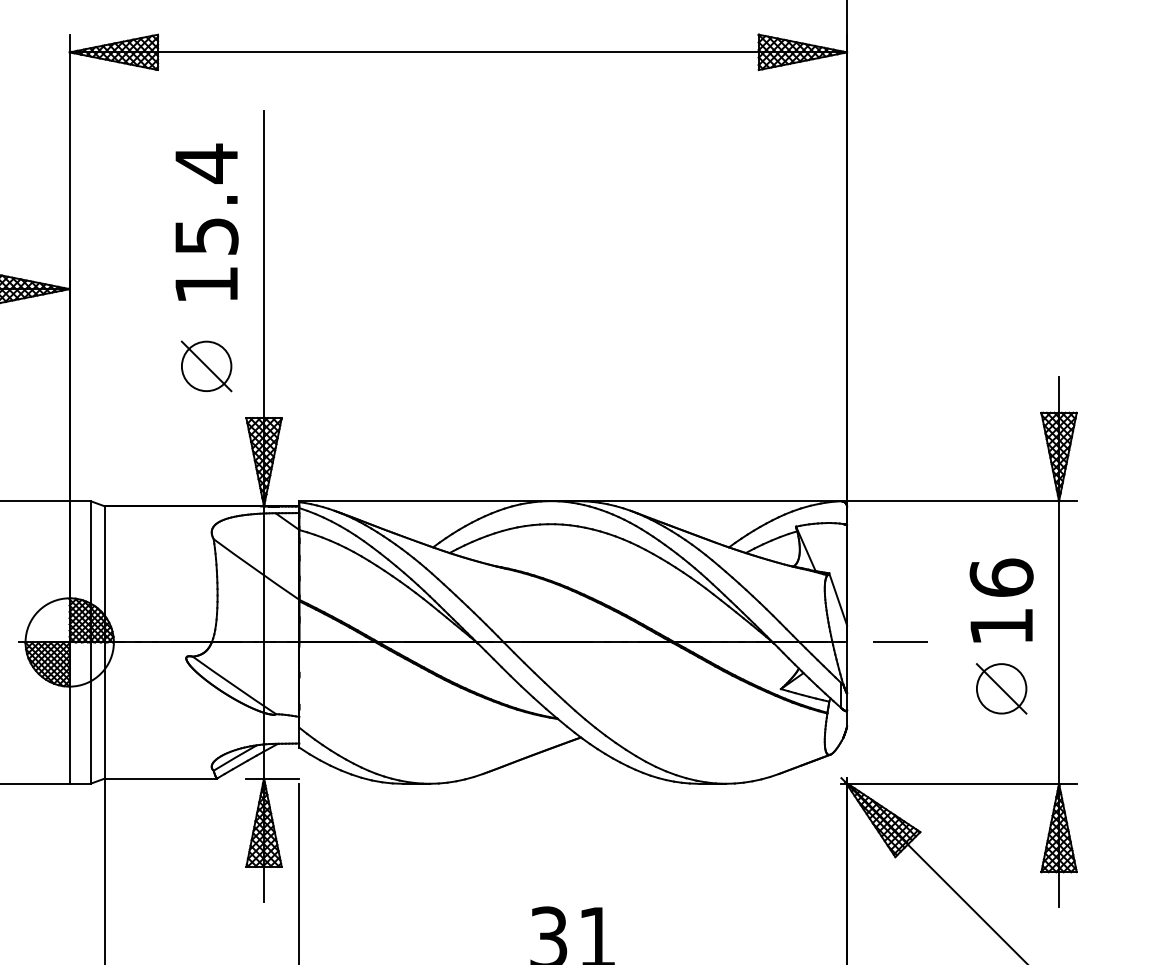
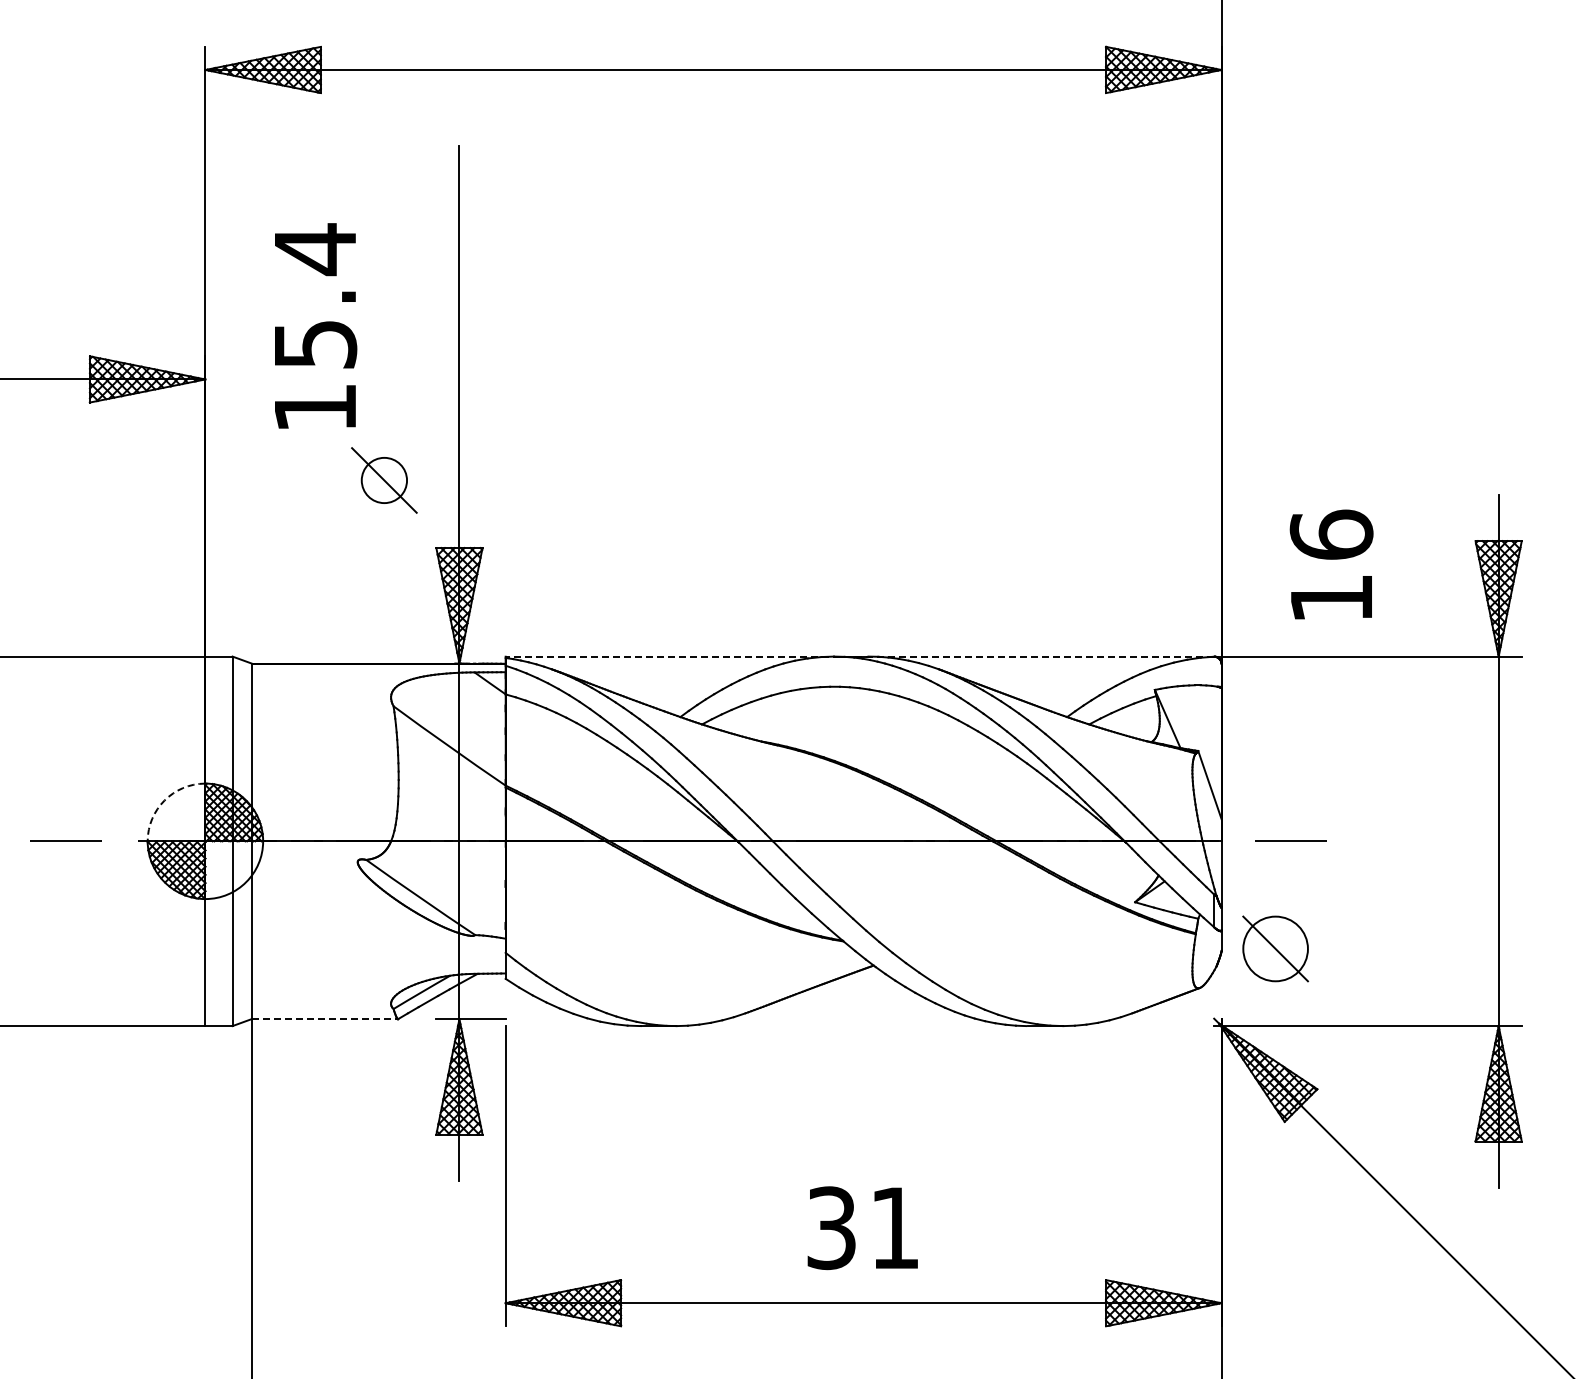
text: (207, 221) -> (316, 325), moved
circle: (206, 366) -> (384, 480), size x0.7
line: (570, 501) -> (859, 656), solid -> dashed
text: (1001, 600) -> (1331, 564), moved
arc: (38, 611) -> (164, 800), solid -> dashed
part: (1001, 688) -> (1275, 948), moved
line: (161, 778) -> (325, 1019), solid -> dashed

